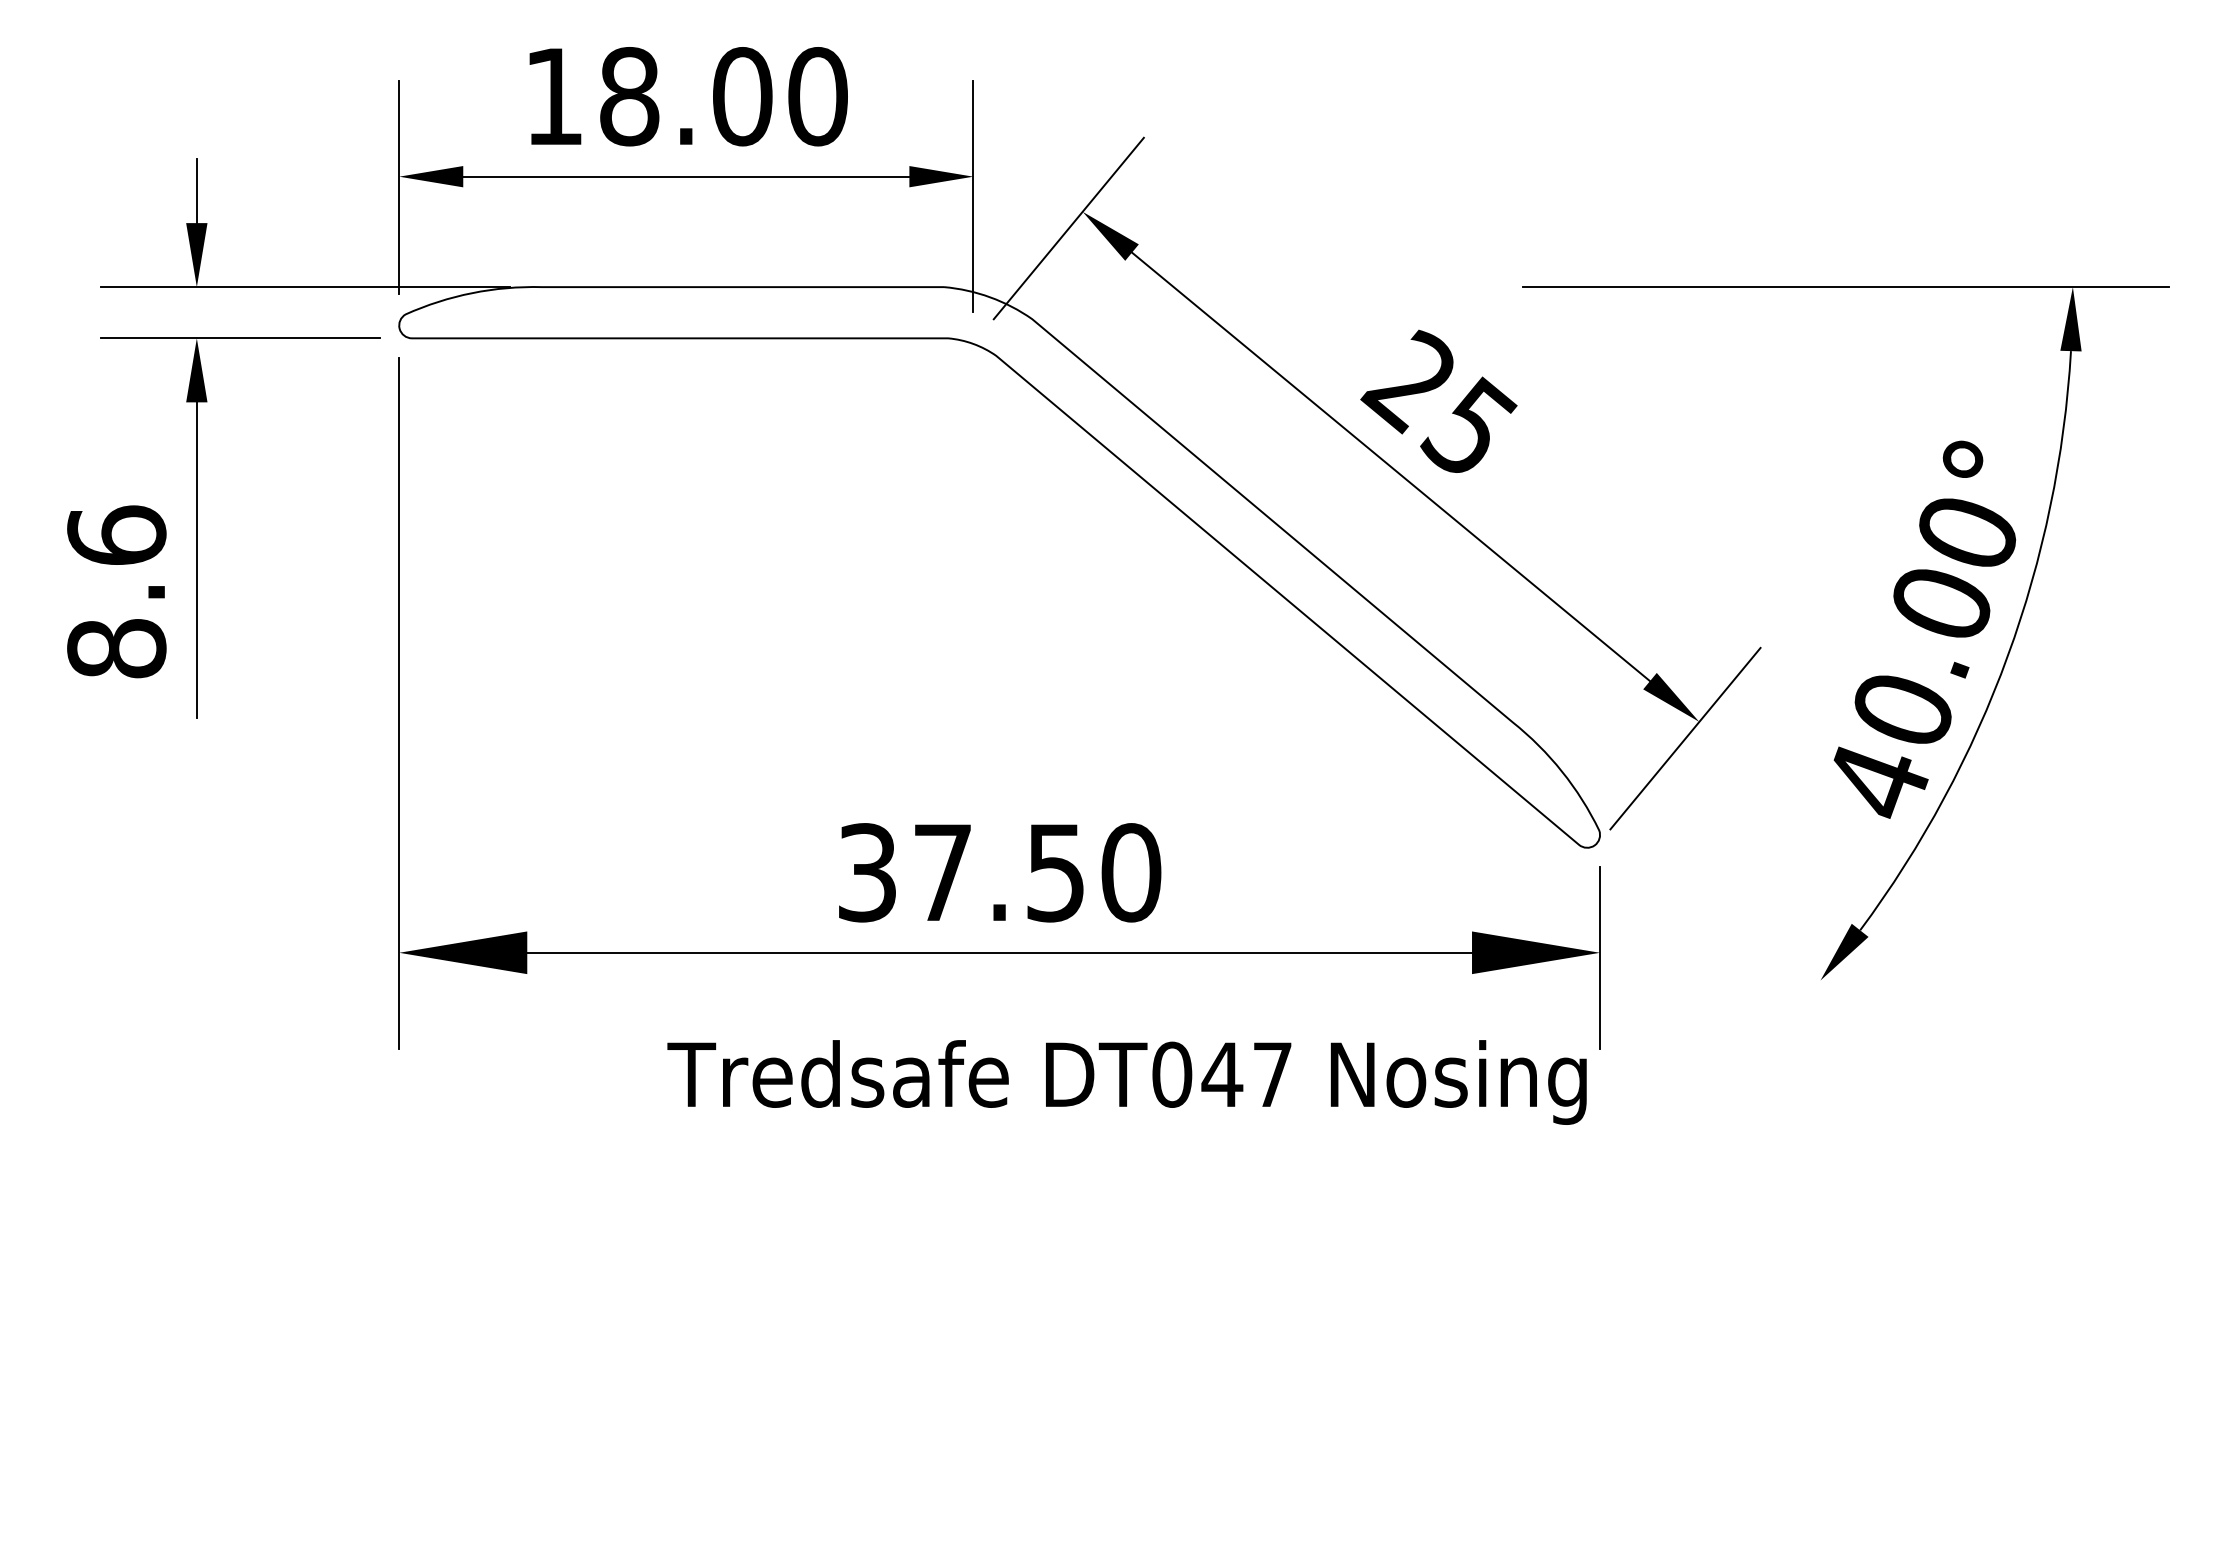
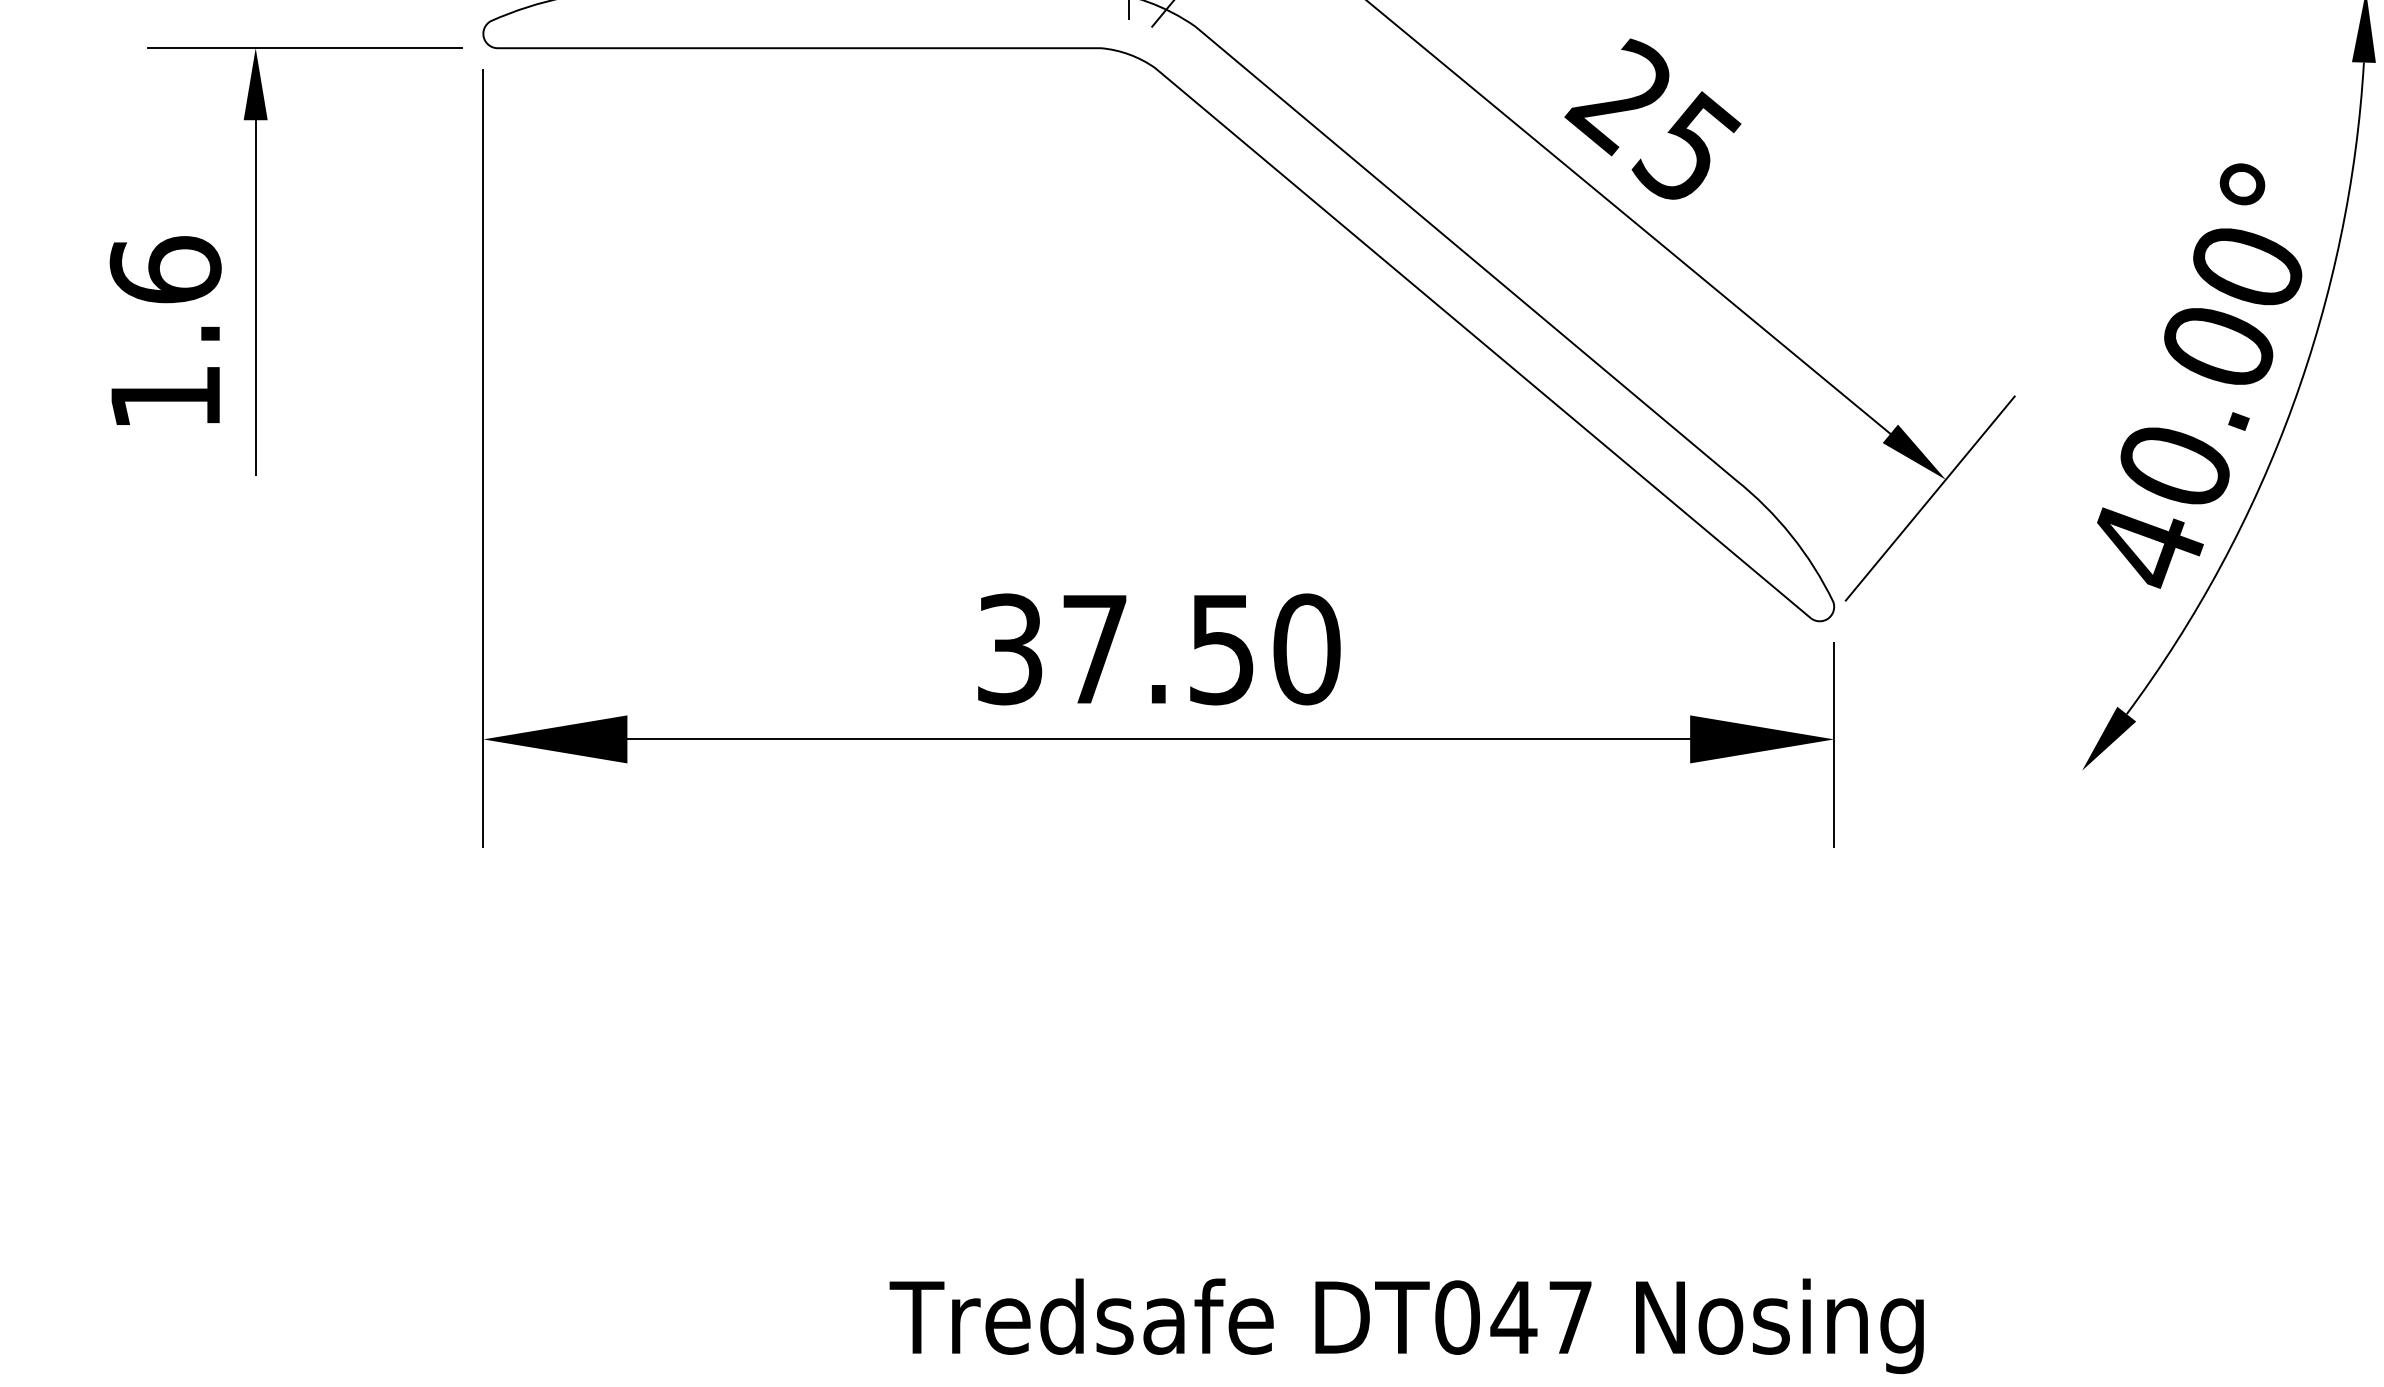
text: (116, 648) -> (165, 397), 8.6 -> 1.6
text: (1126, 1082) -> (1406, 1326), moved

